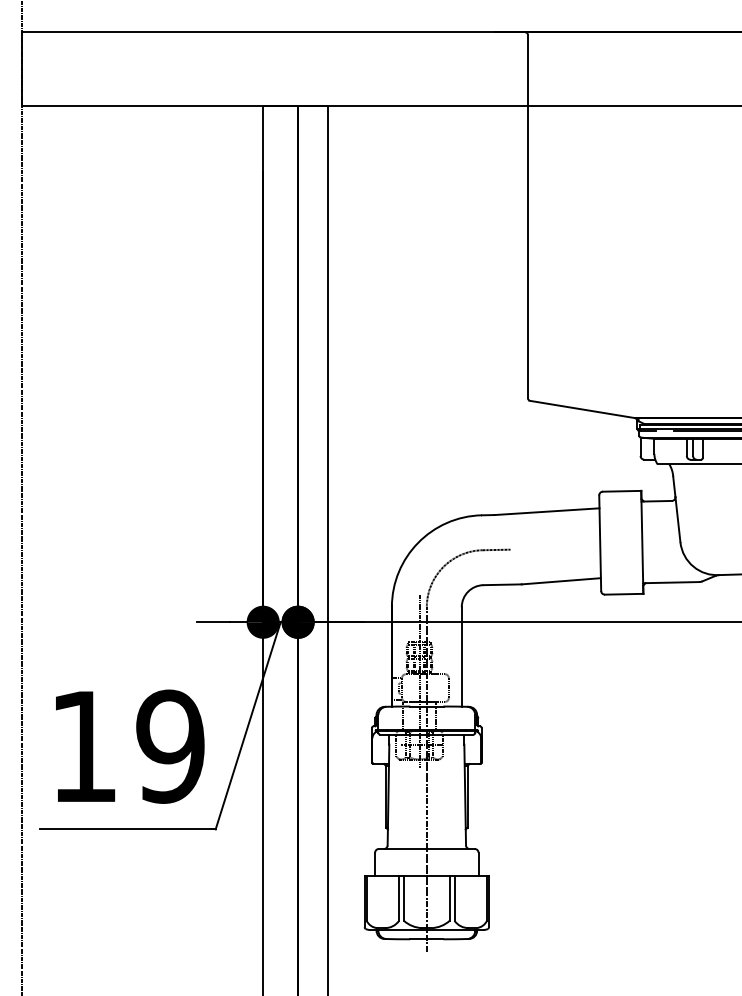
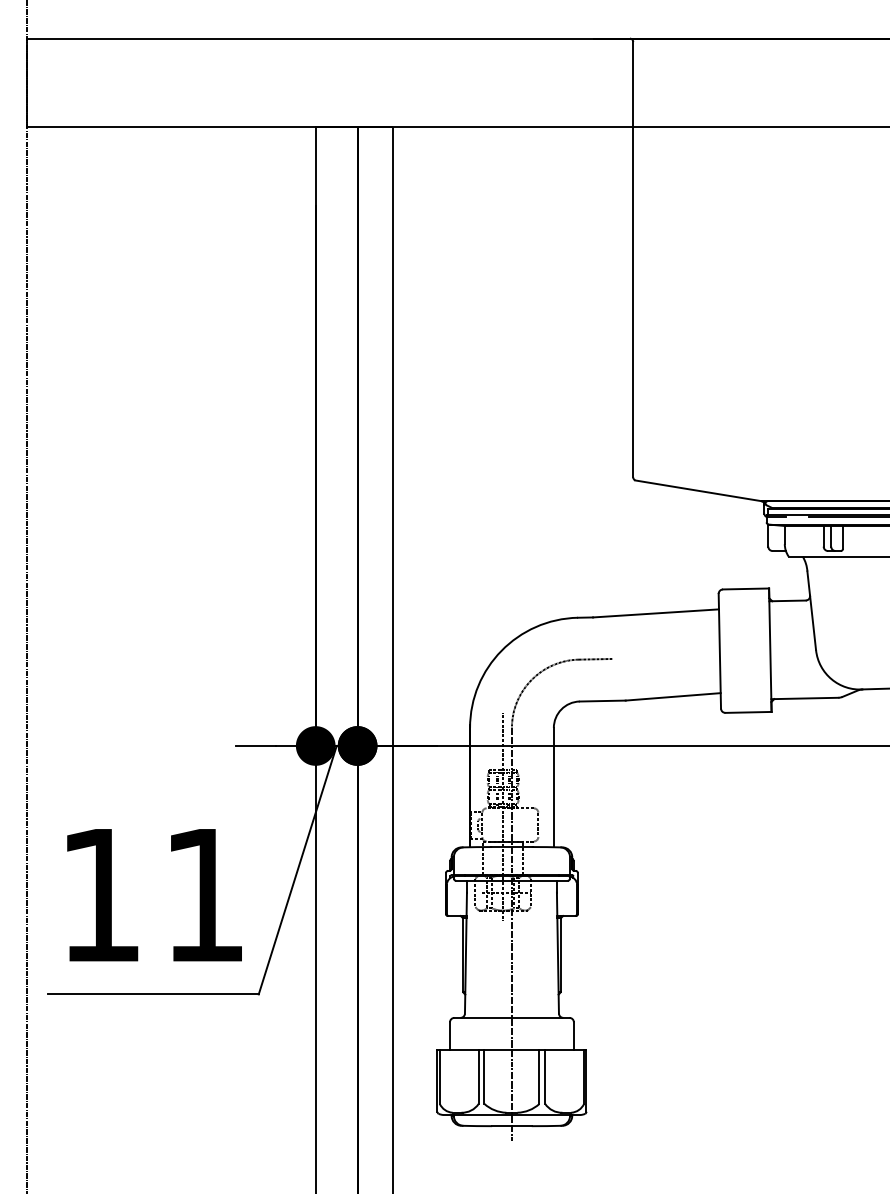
text: (170, 746) -> (204, 894), 19 -> 11

